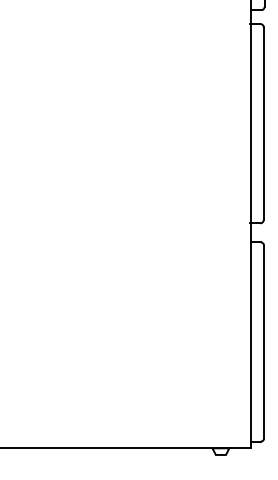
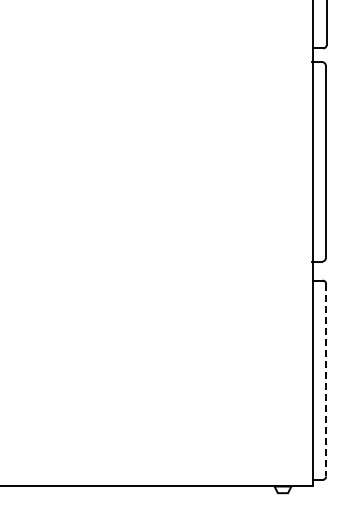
line: (264, 342) -> (326, 380), solid -> dashed

